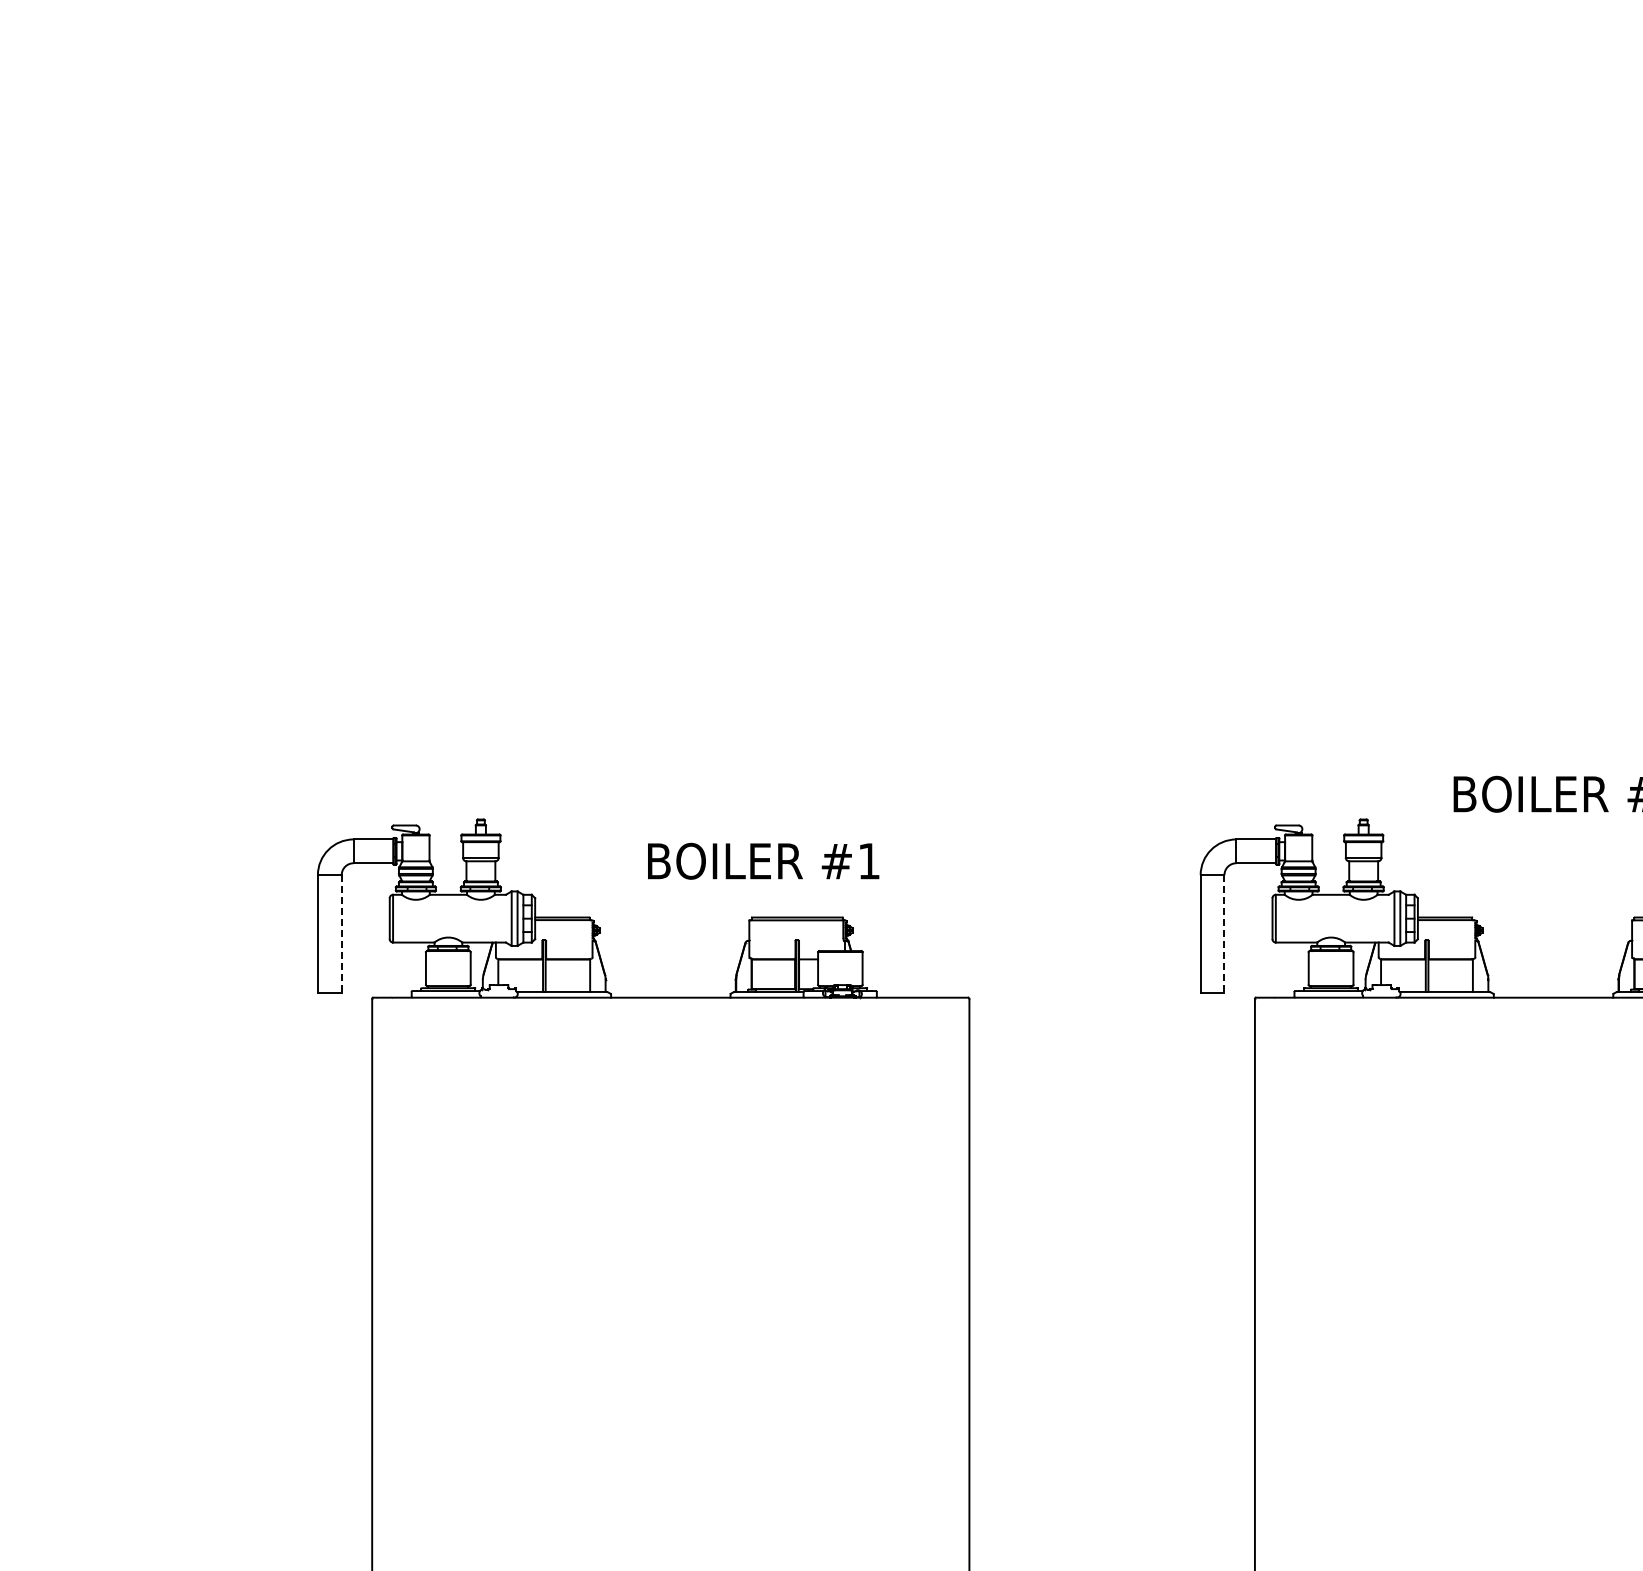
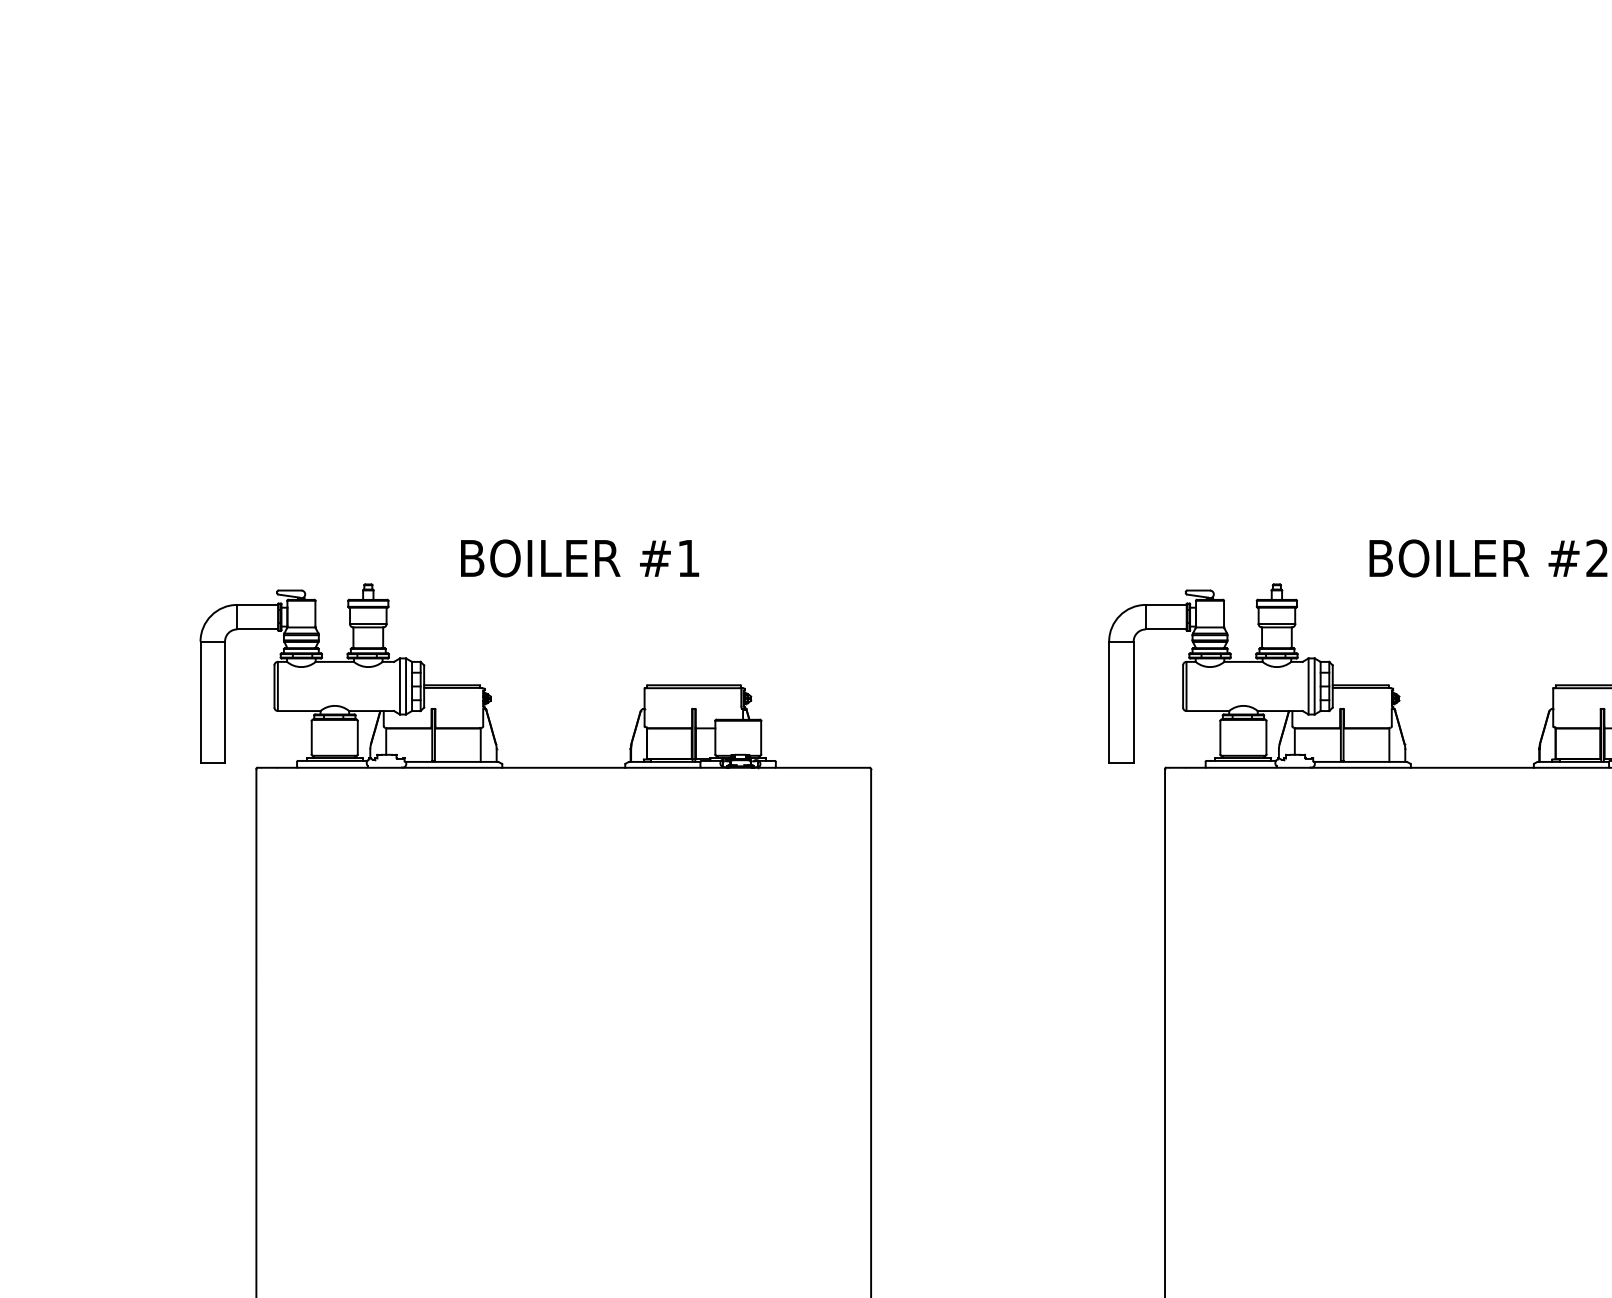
text: (763, 860) -> (579, 557), moved
line: (341, 934) -> (224, 702), dashed -> solid
line: (1224, 934) -> (1133, 702), dashed -> solid

